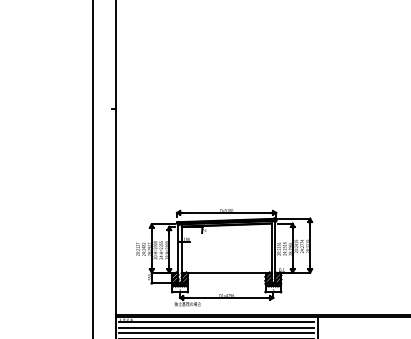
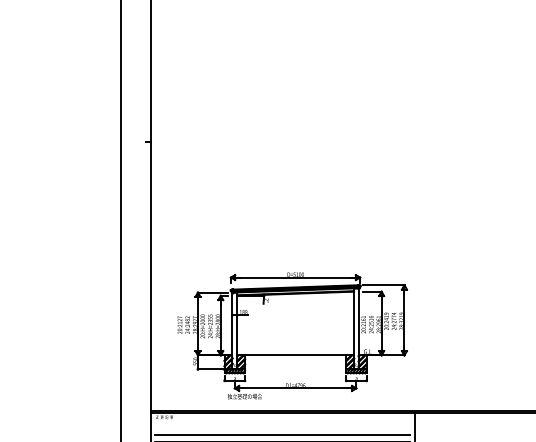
line: (216, 322) -> (282, 420), removed
line: (216, 327) -> (282, 426), removed

